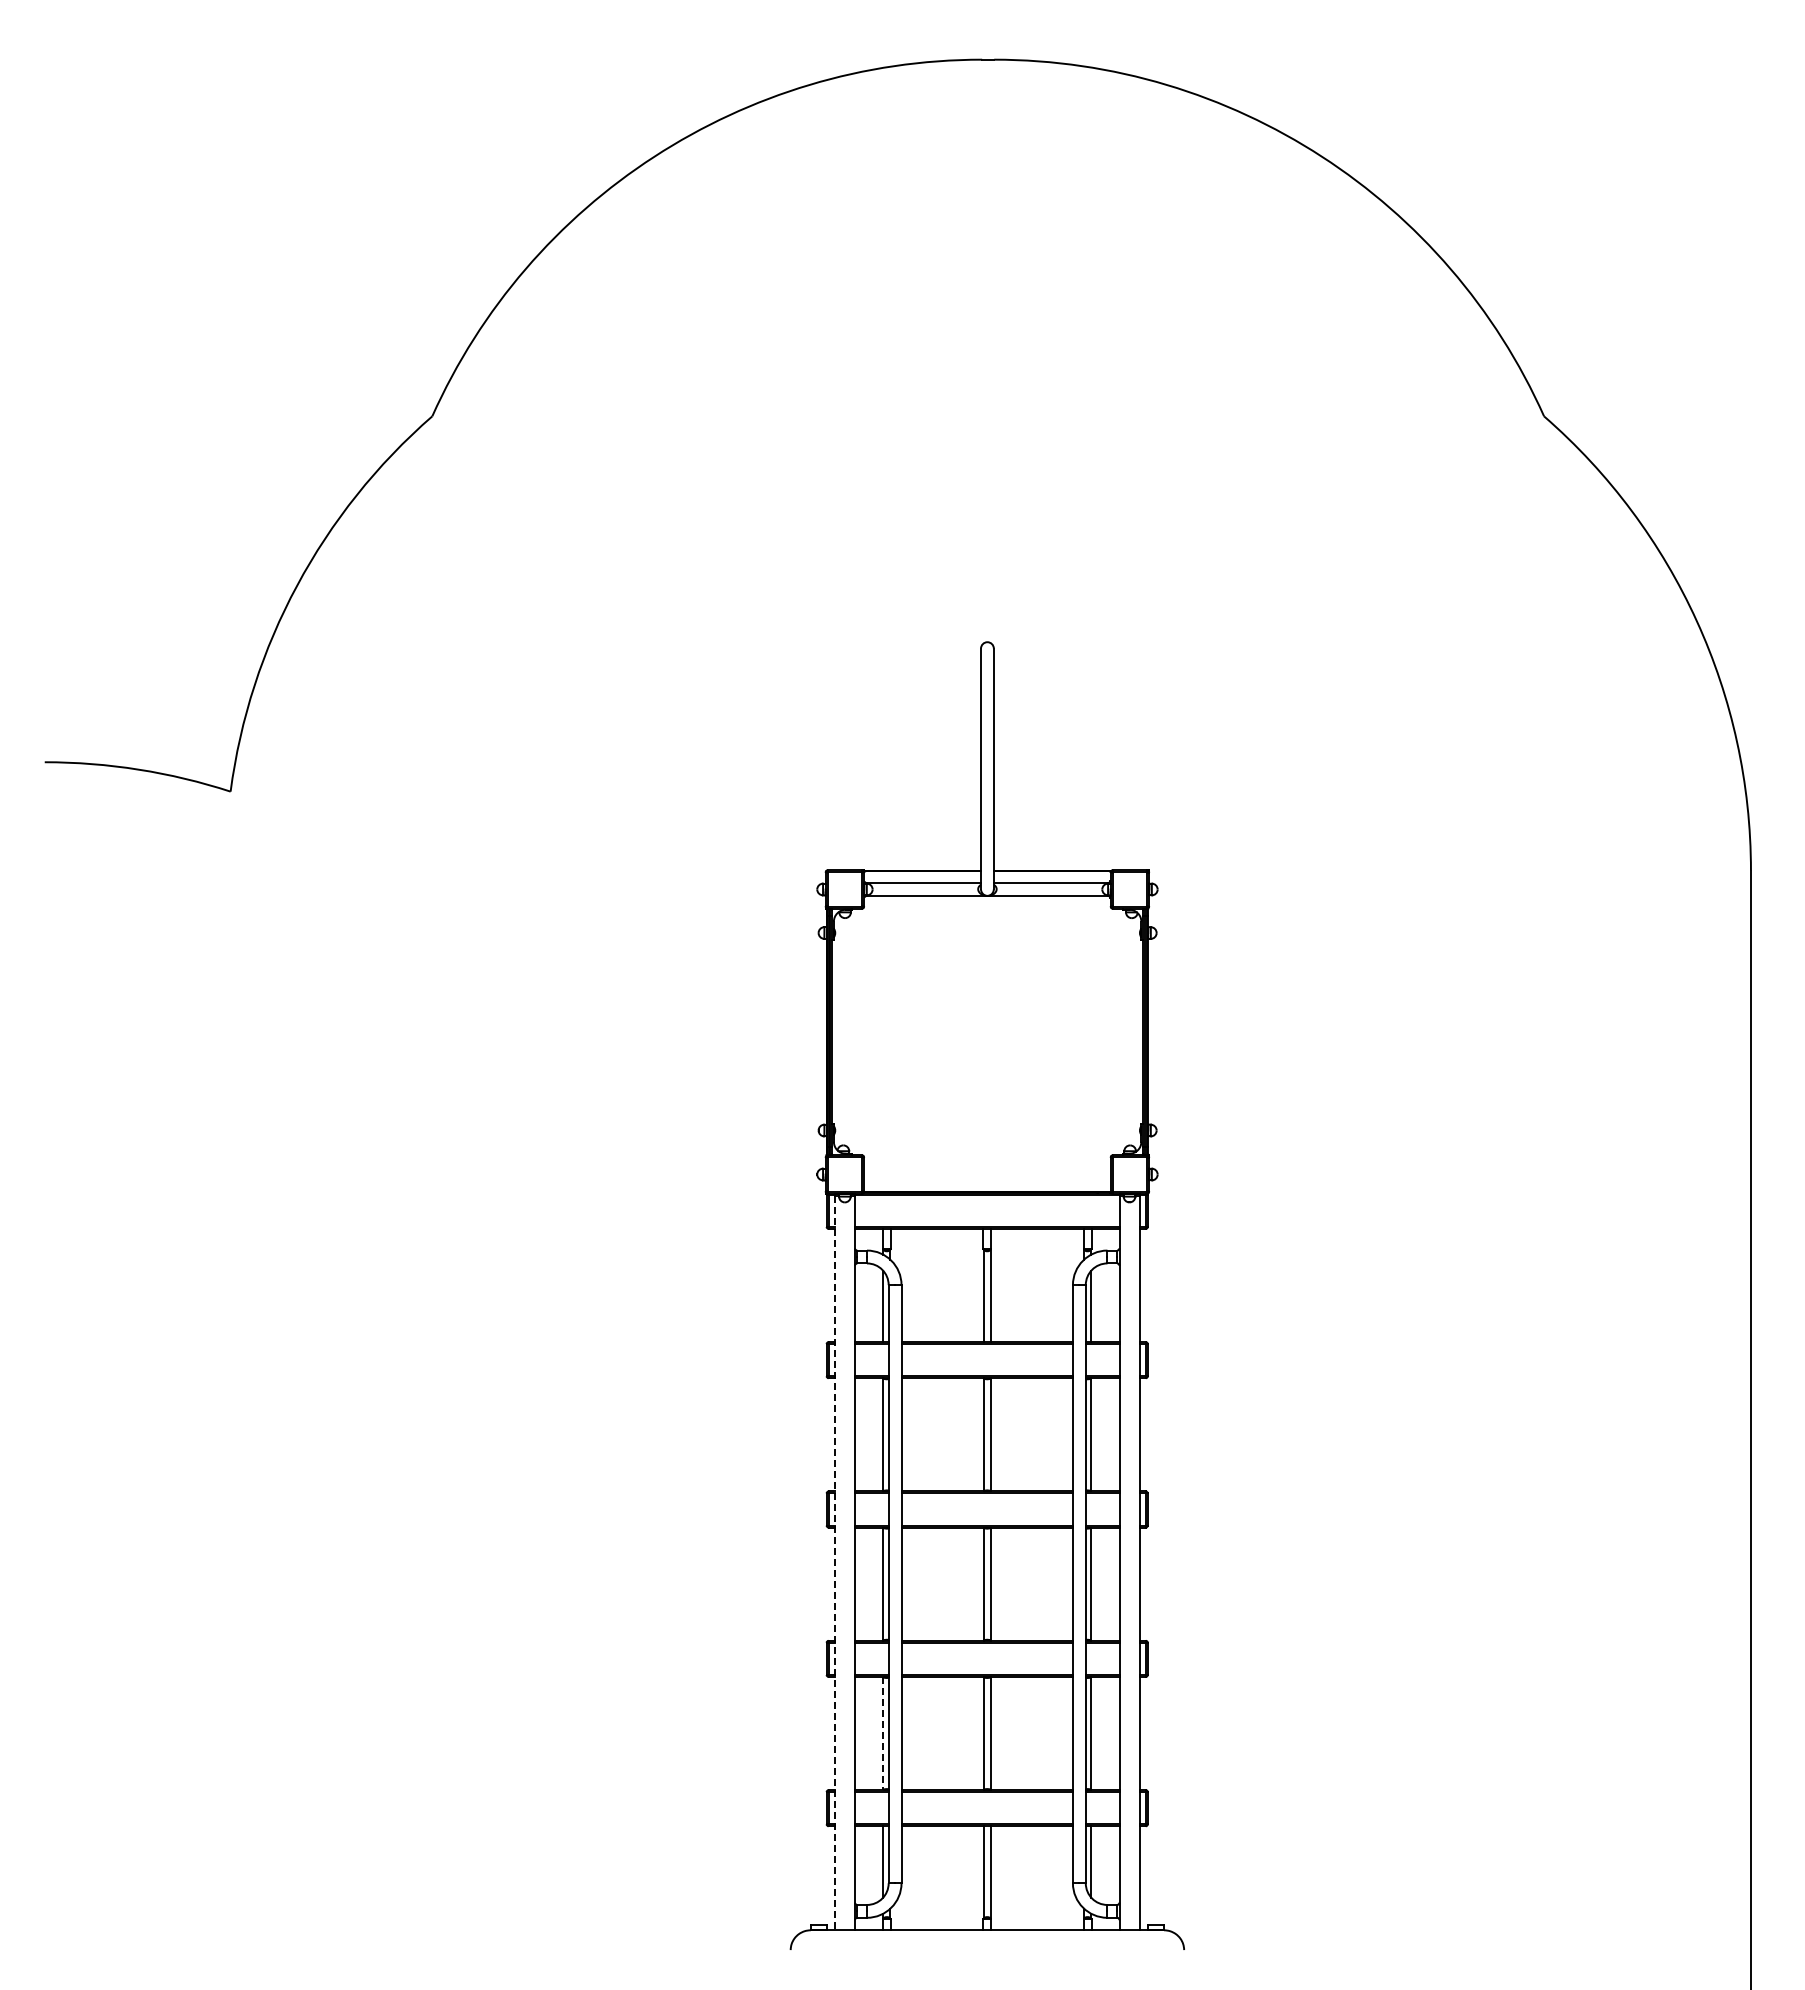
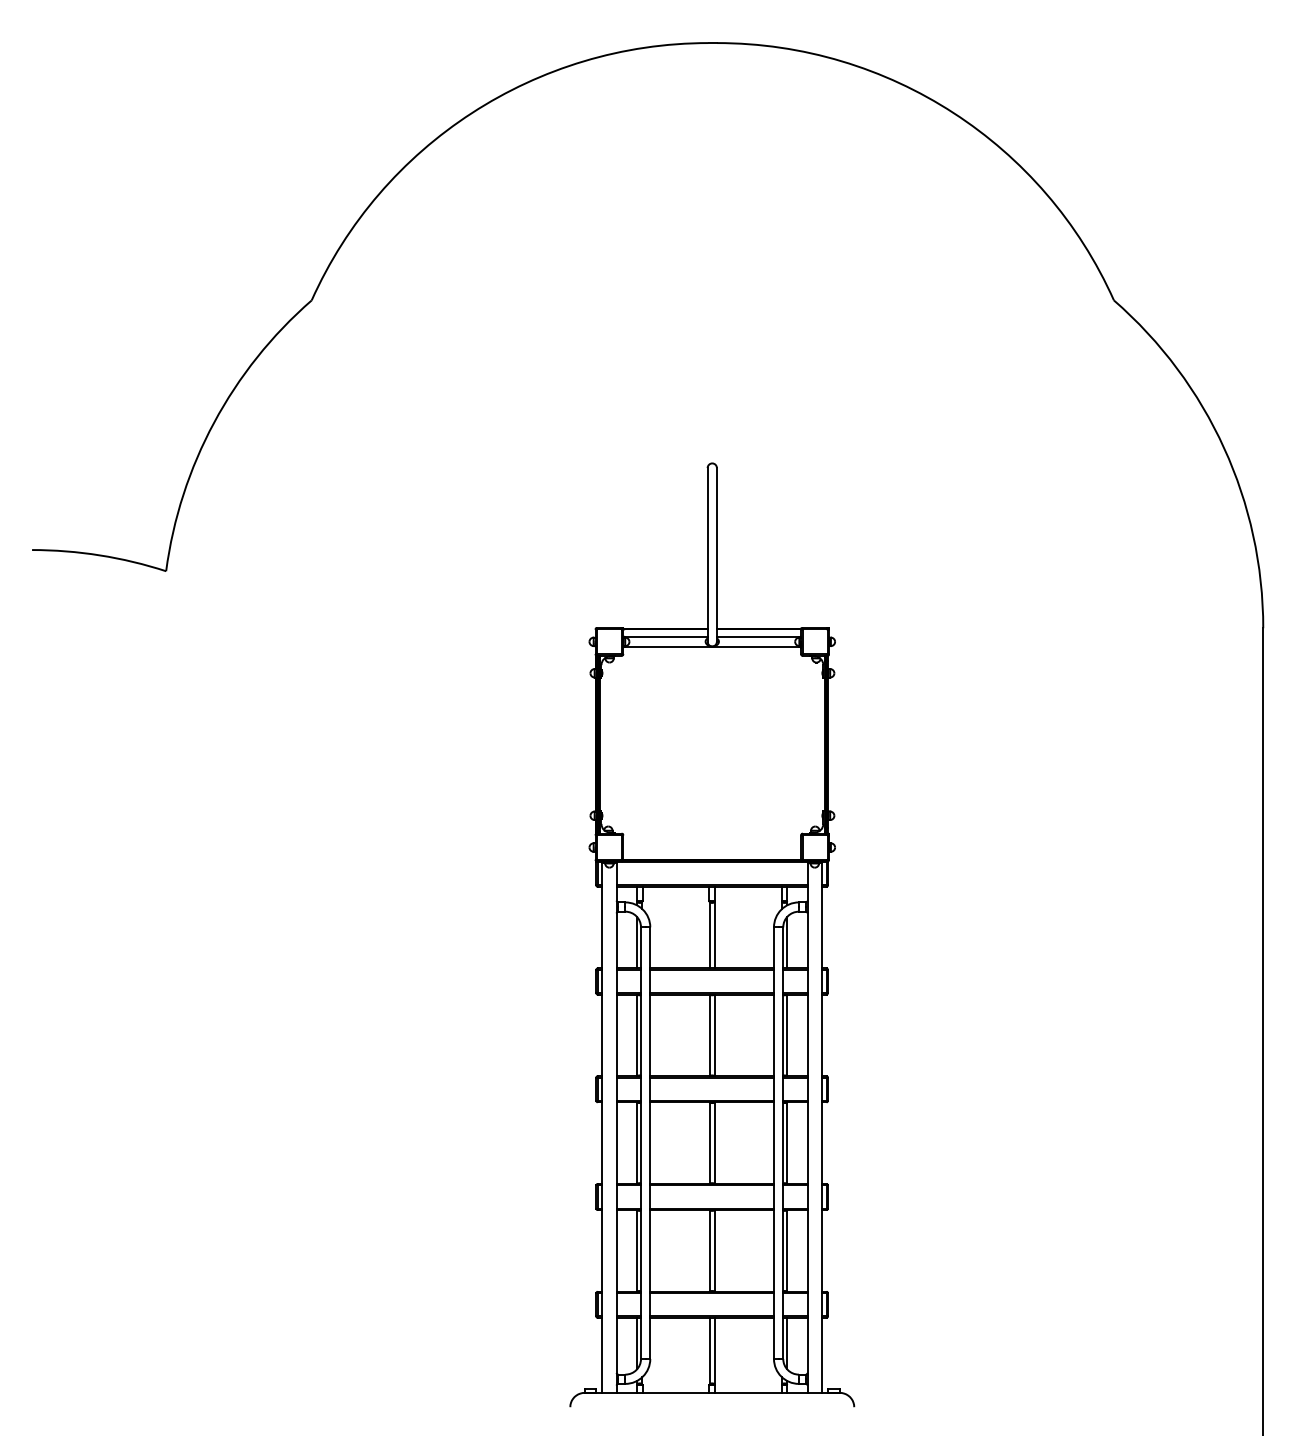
line: (834, 1563) -> (601, 1128), dashed -> solid
line: (883, 1733) -> (637, 1250), dashed -> solid

